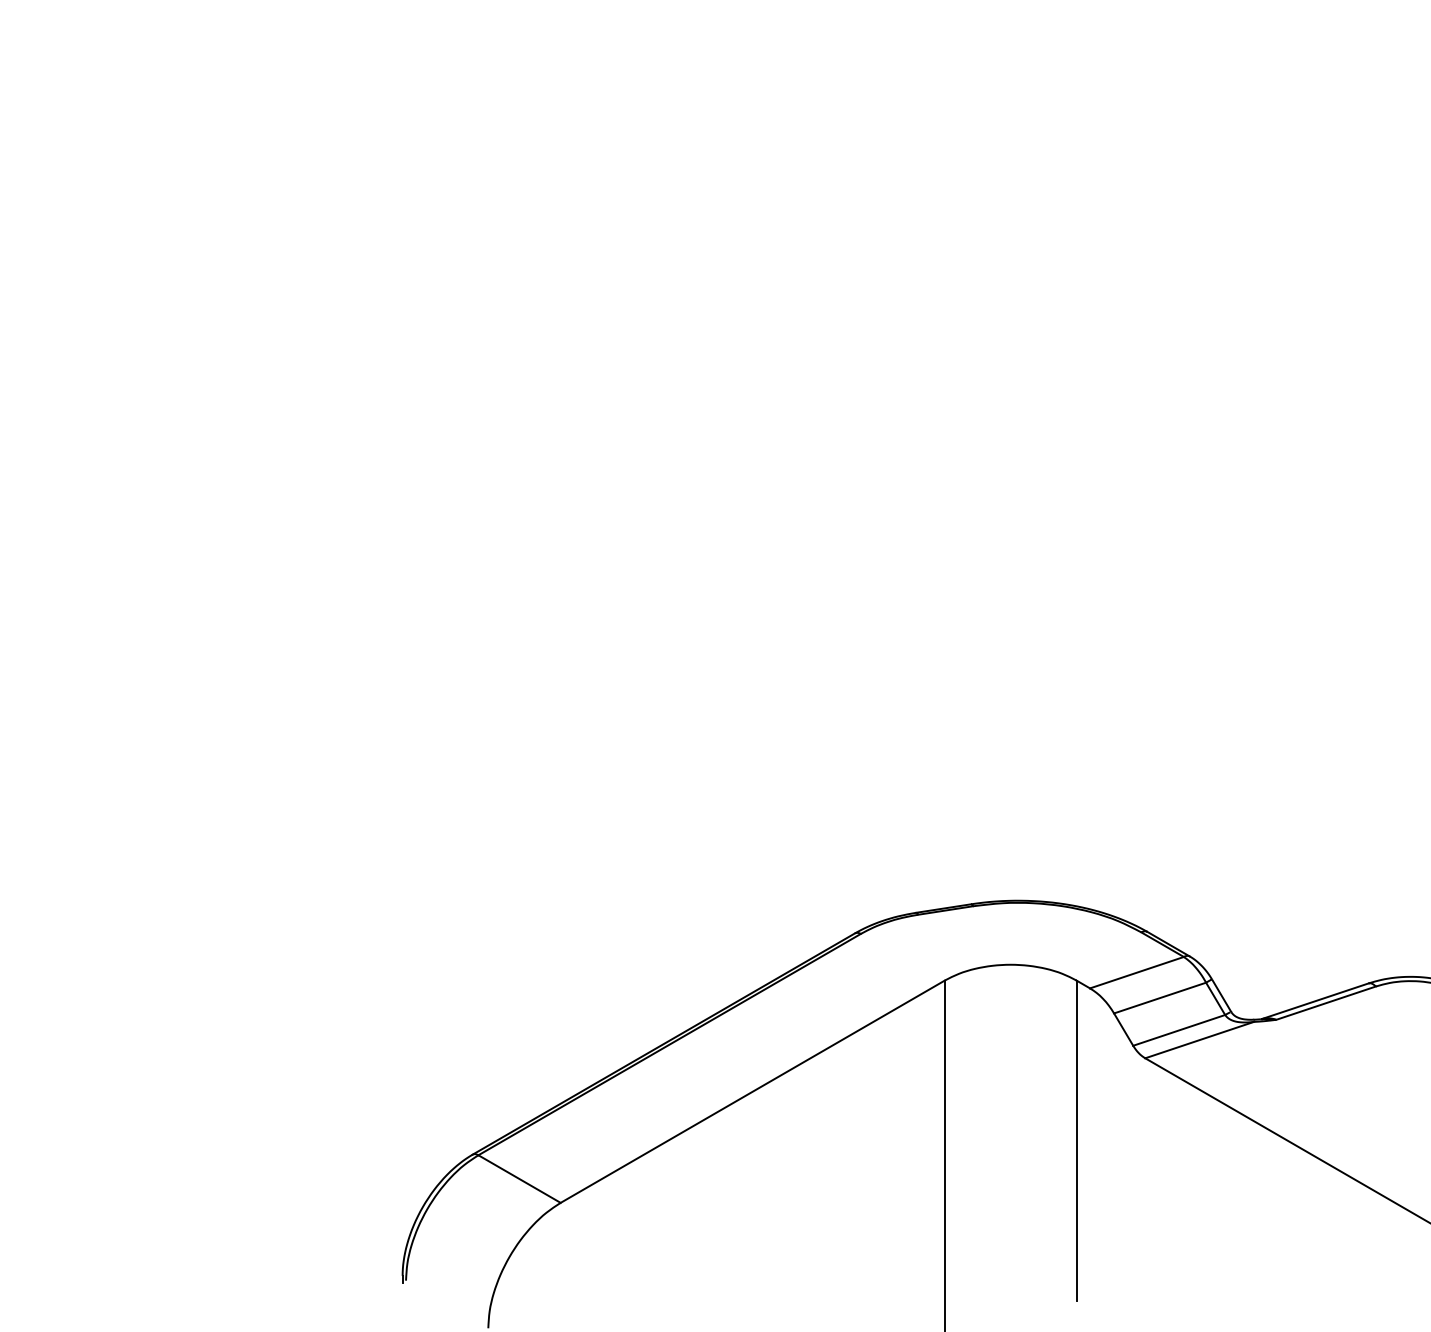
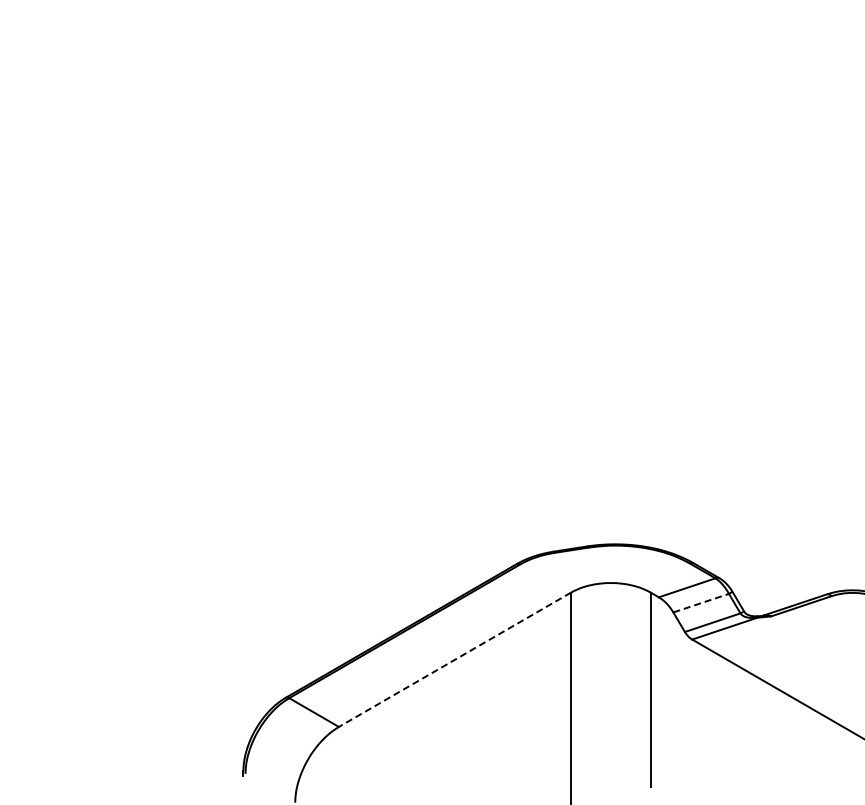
line: (1160, 998) -> (701, 603), solid -> dashed
line: (751, 1092) -> (454, 660), solid -> dashed

